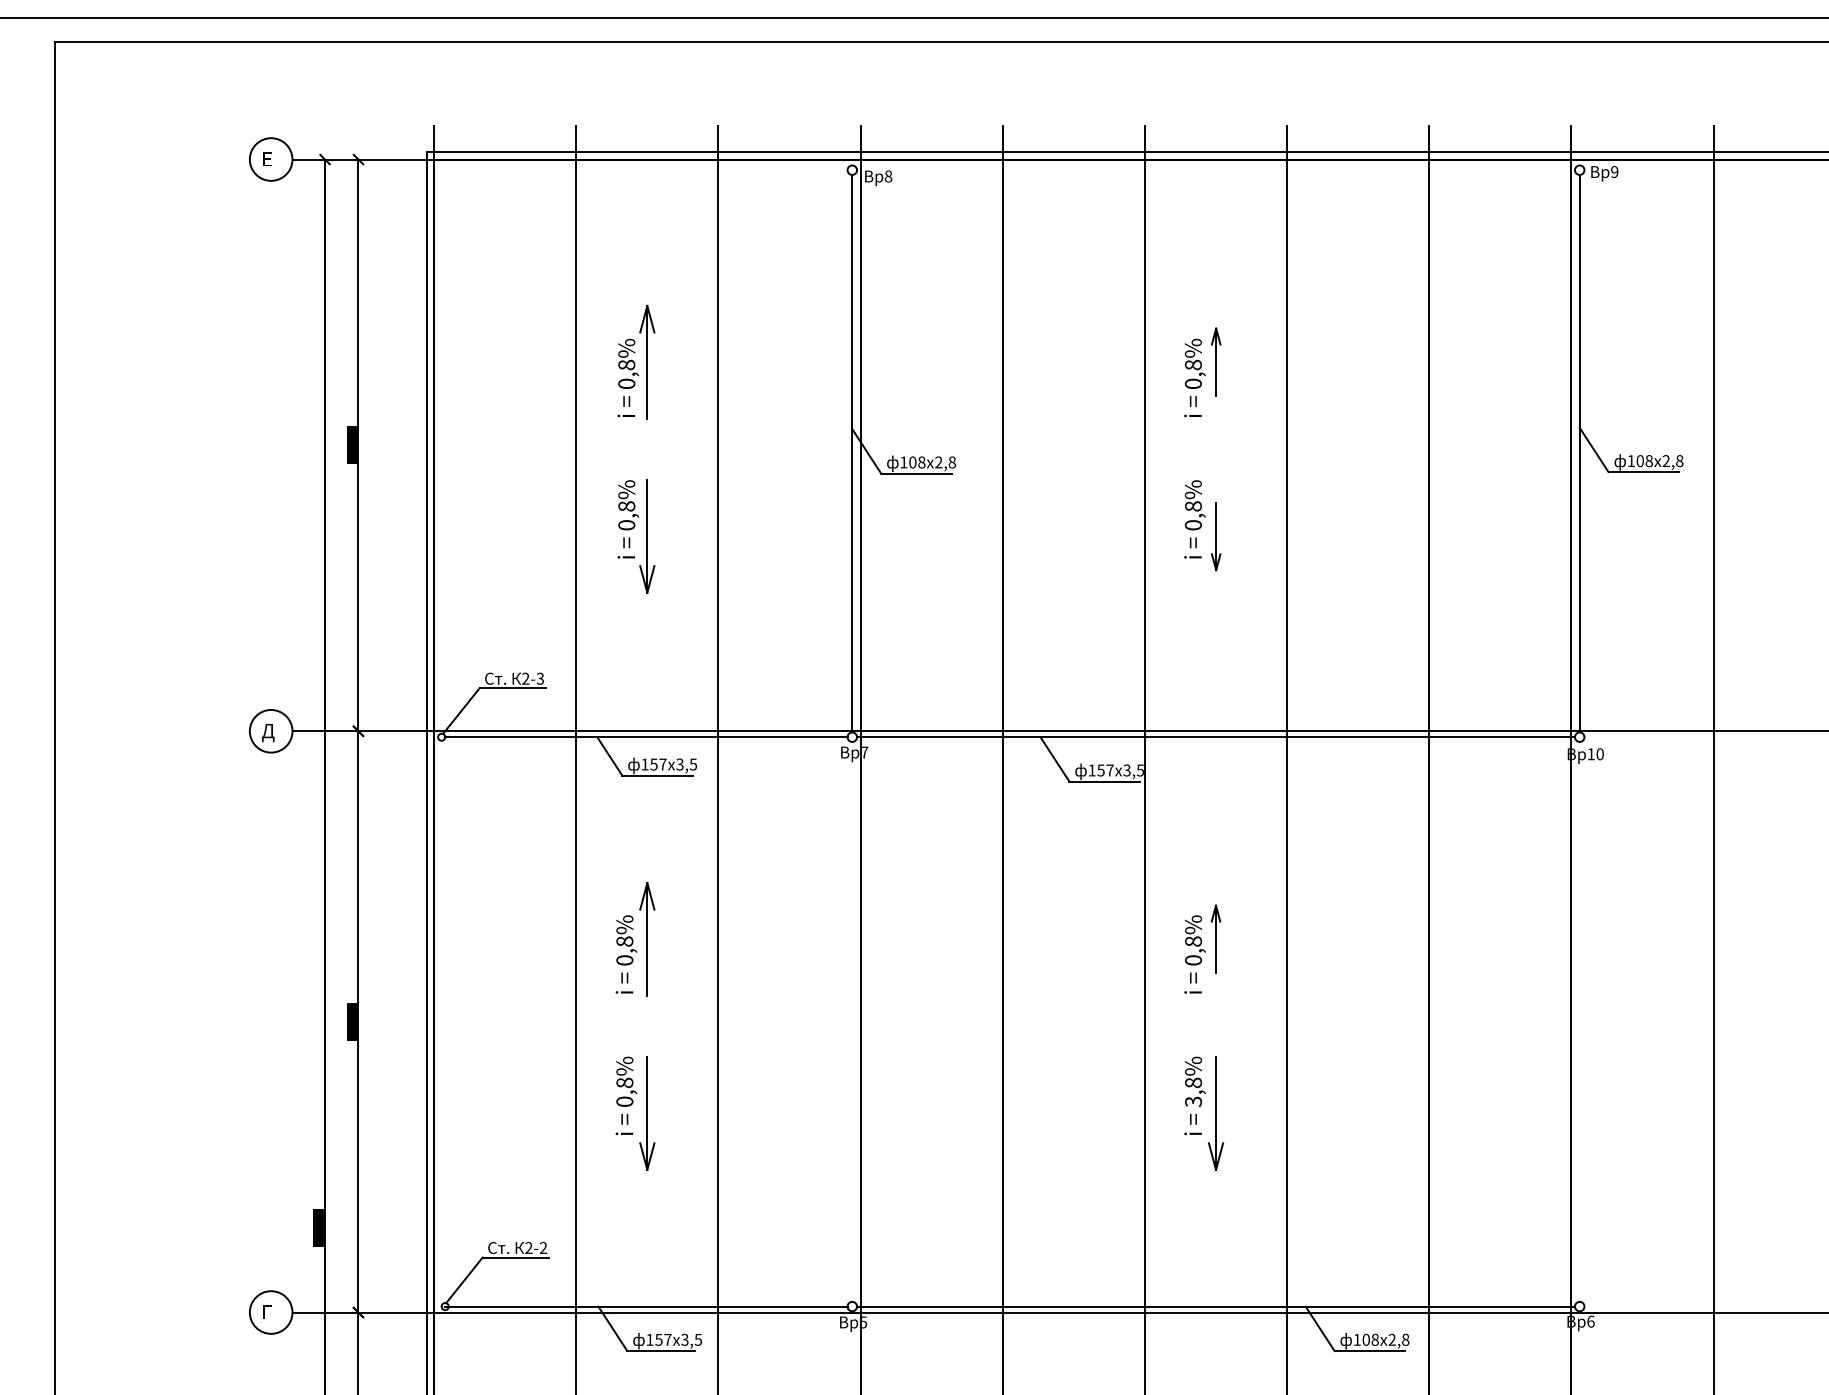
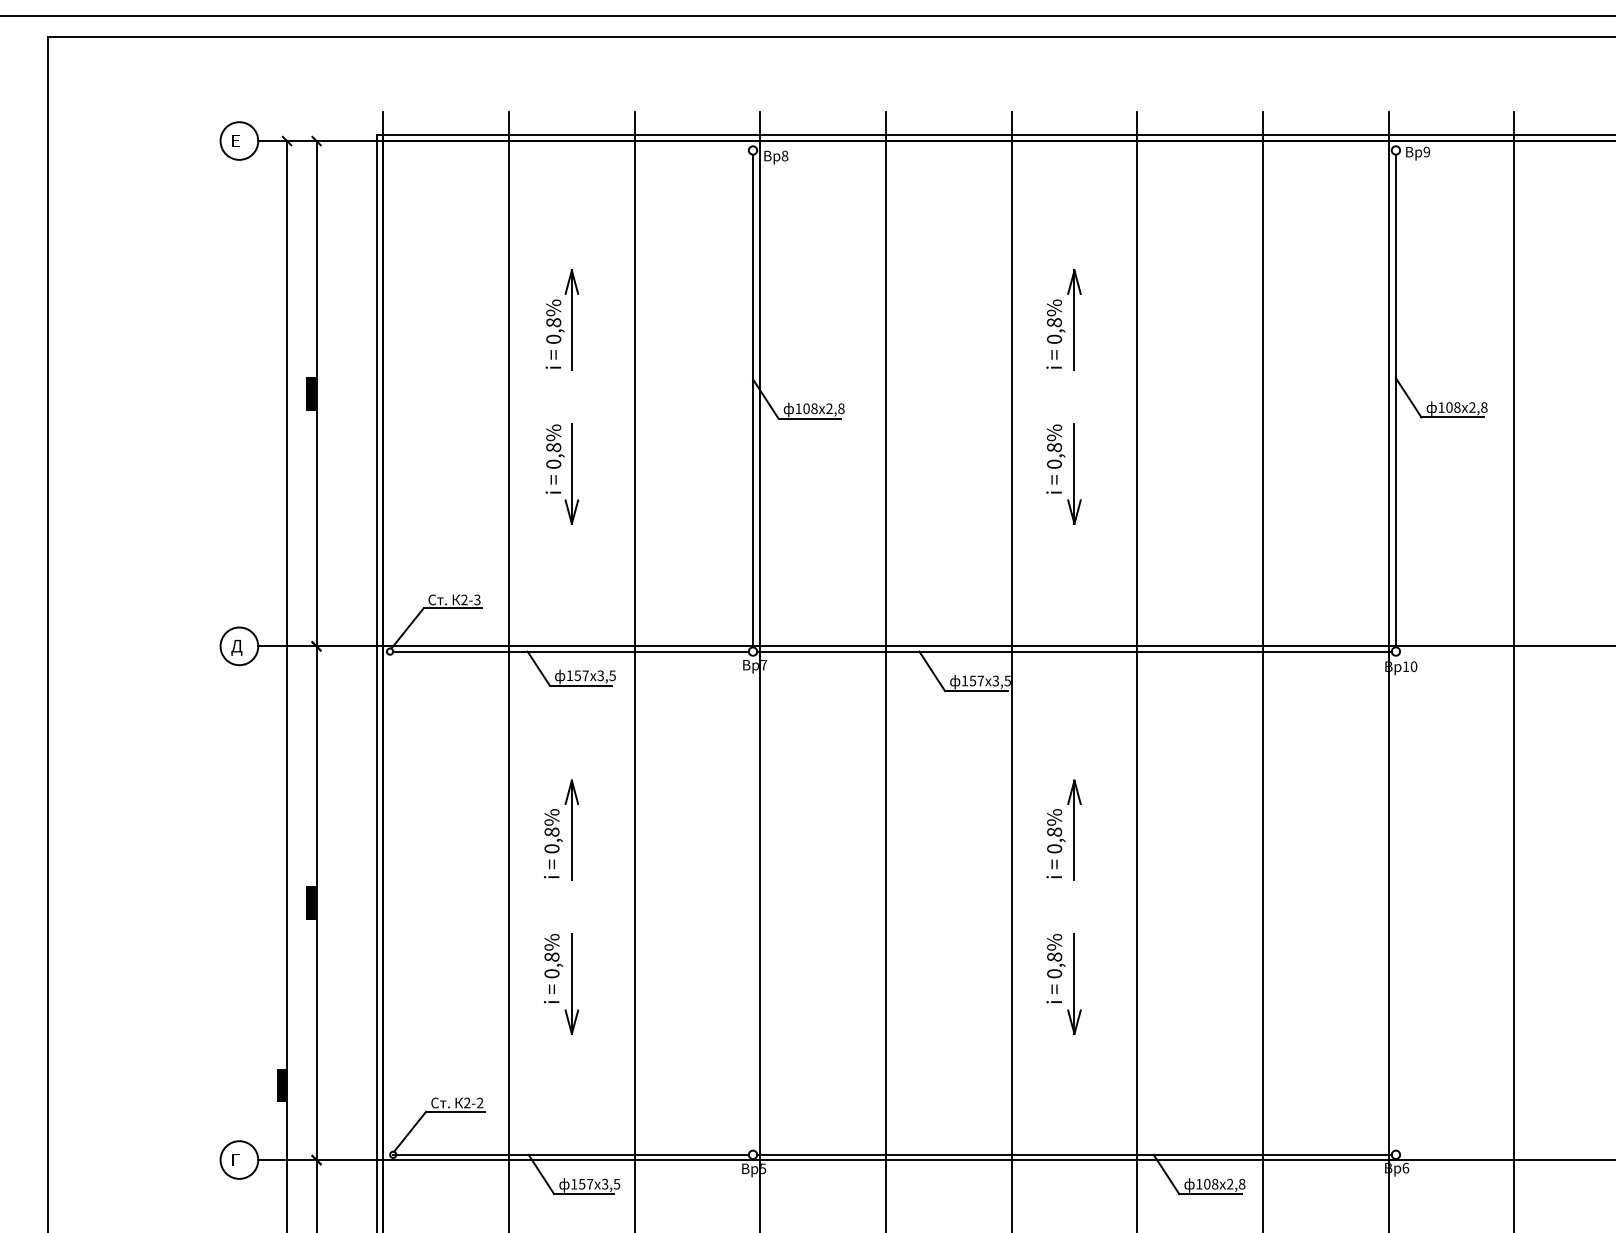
part: (1216, 362) -> (1074, 320), size x1.67
part: (1216, 536) -> (1074, 474), size x1.67
part: (1215, 939) -> (1074, 830), size x1.67
text: (1193, 1101) -> (1054, 973), 3,8%%% -> 0,8%%%

